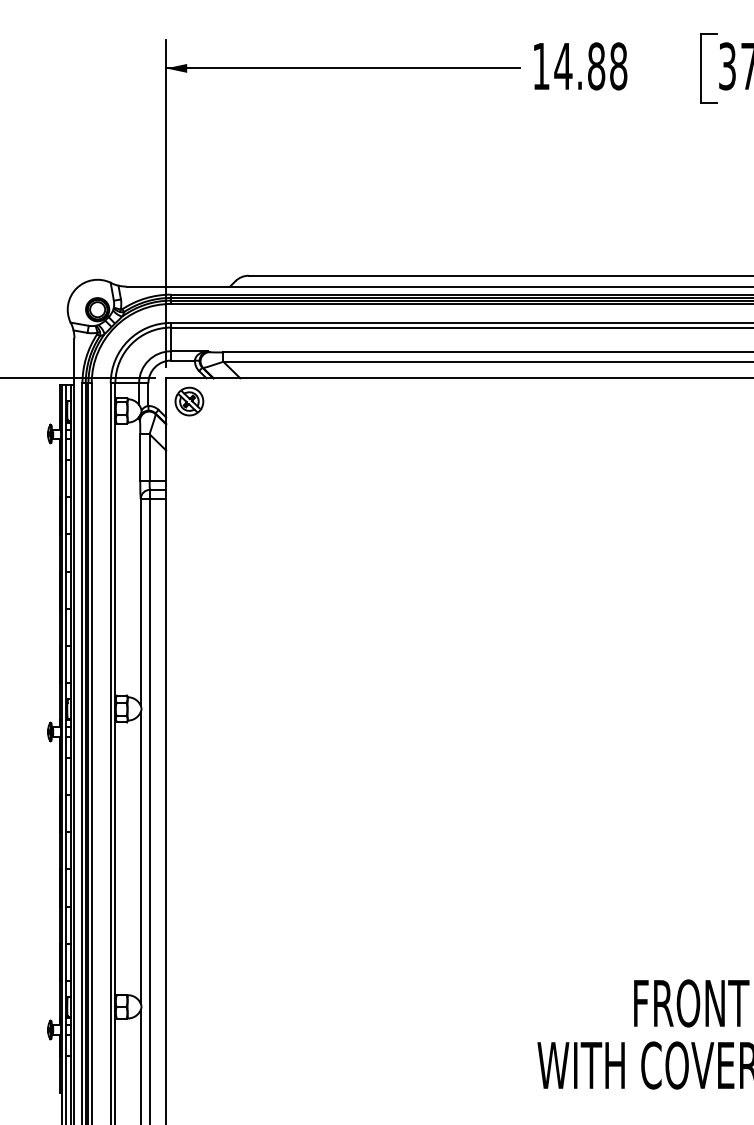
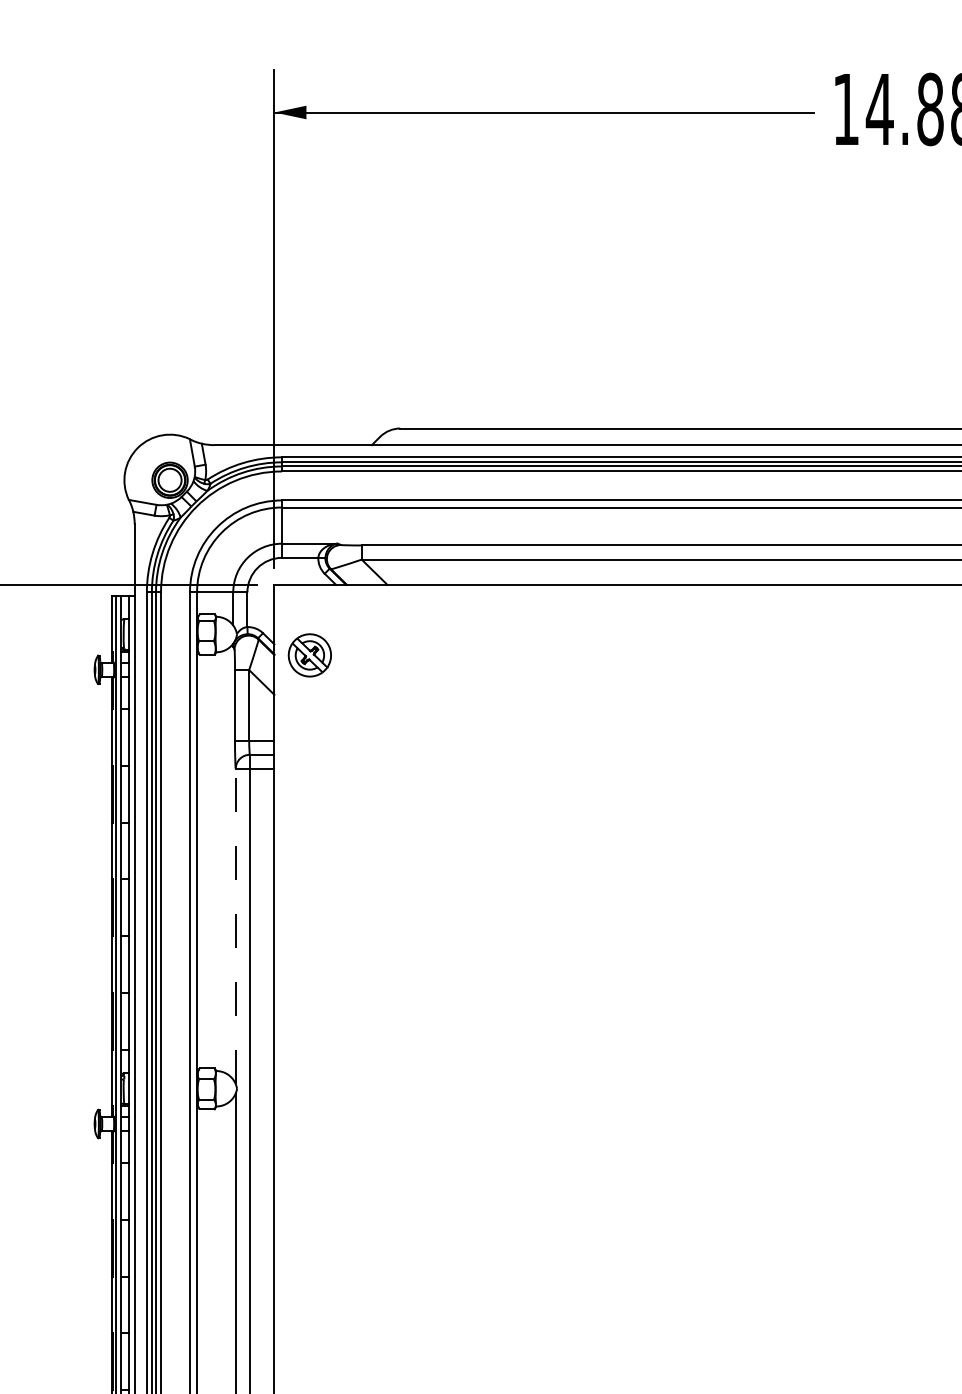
part: (189, 401) -> (310, 655), moved
line: (140, 602) -> (235, 926), solid -> dashed

